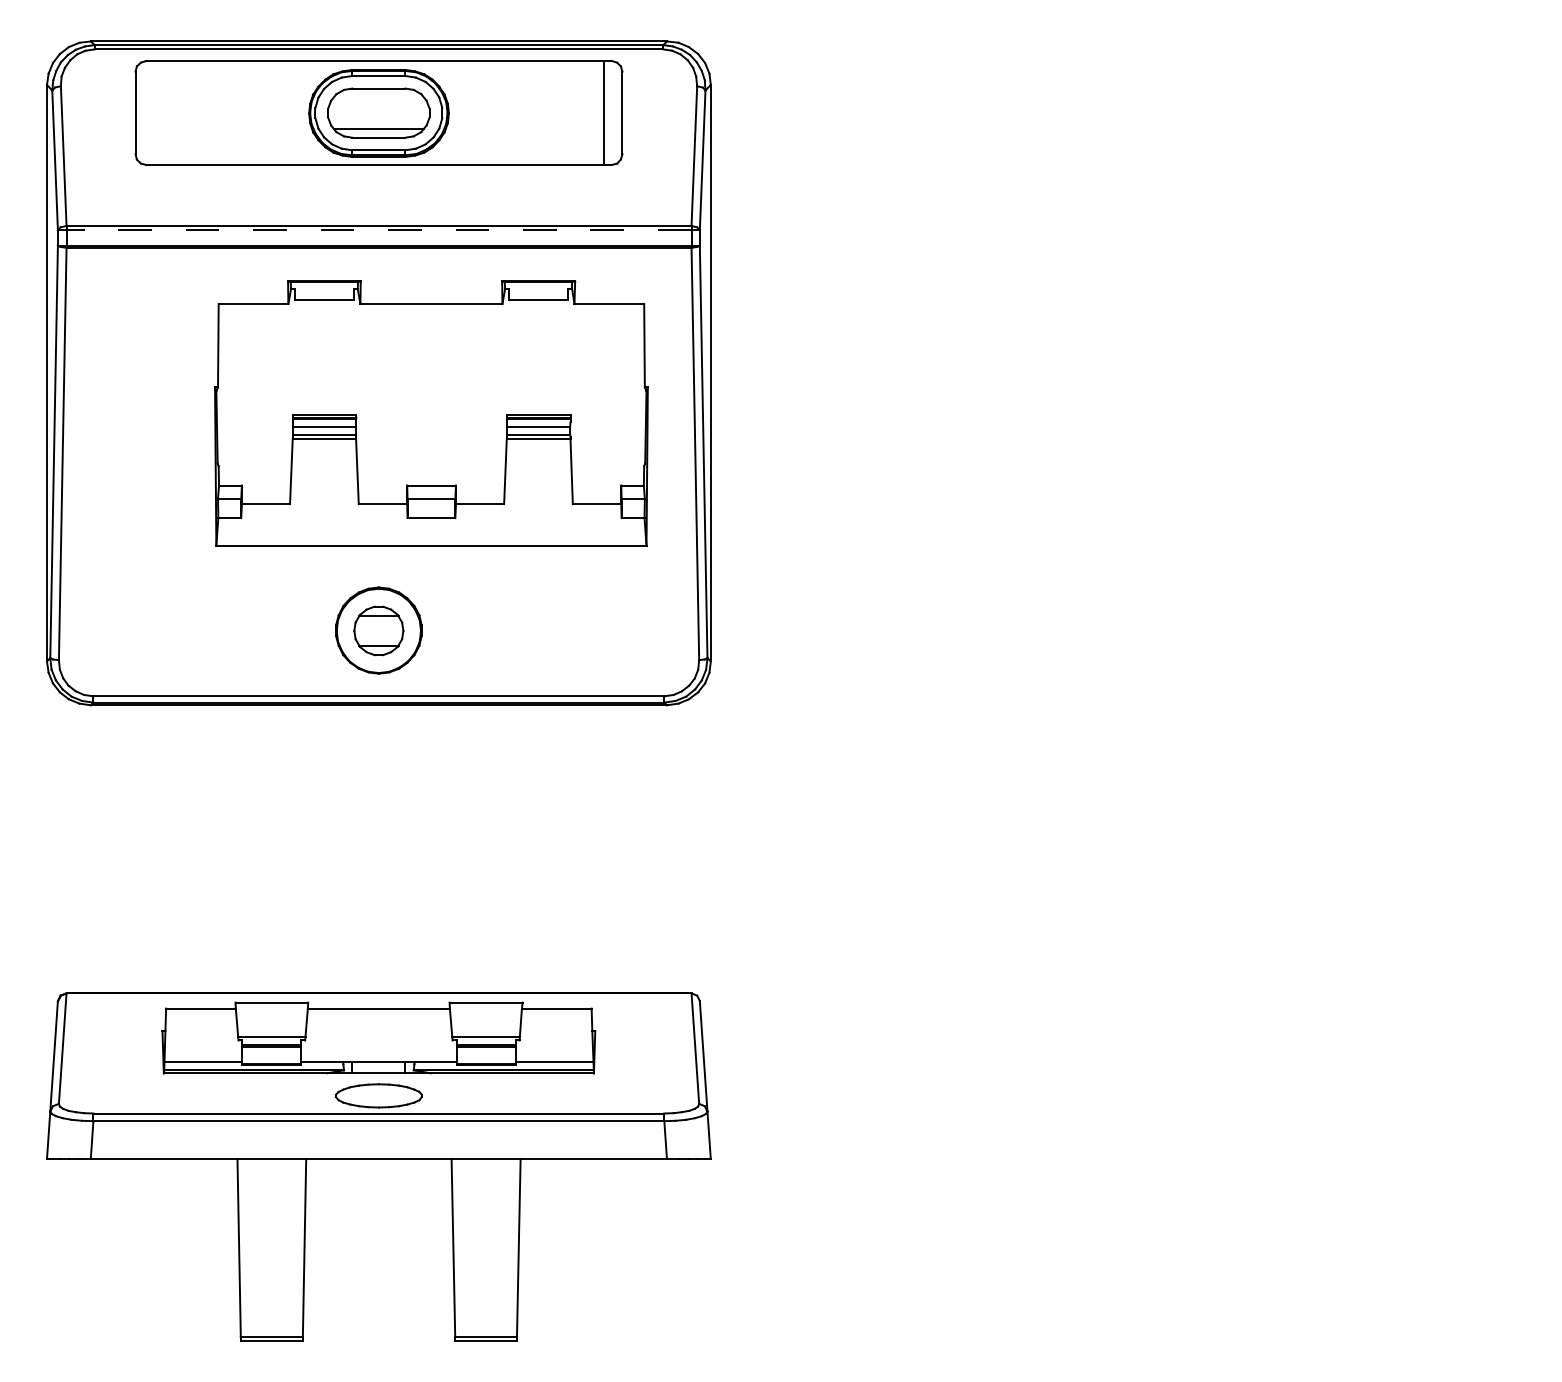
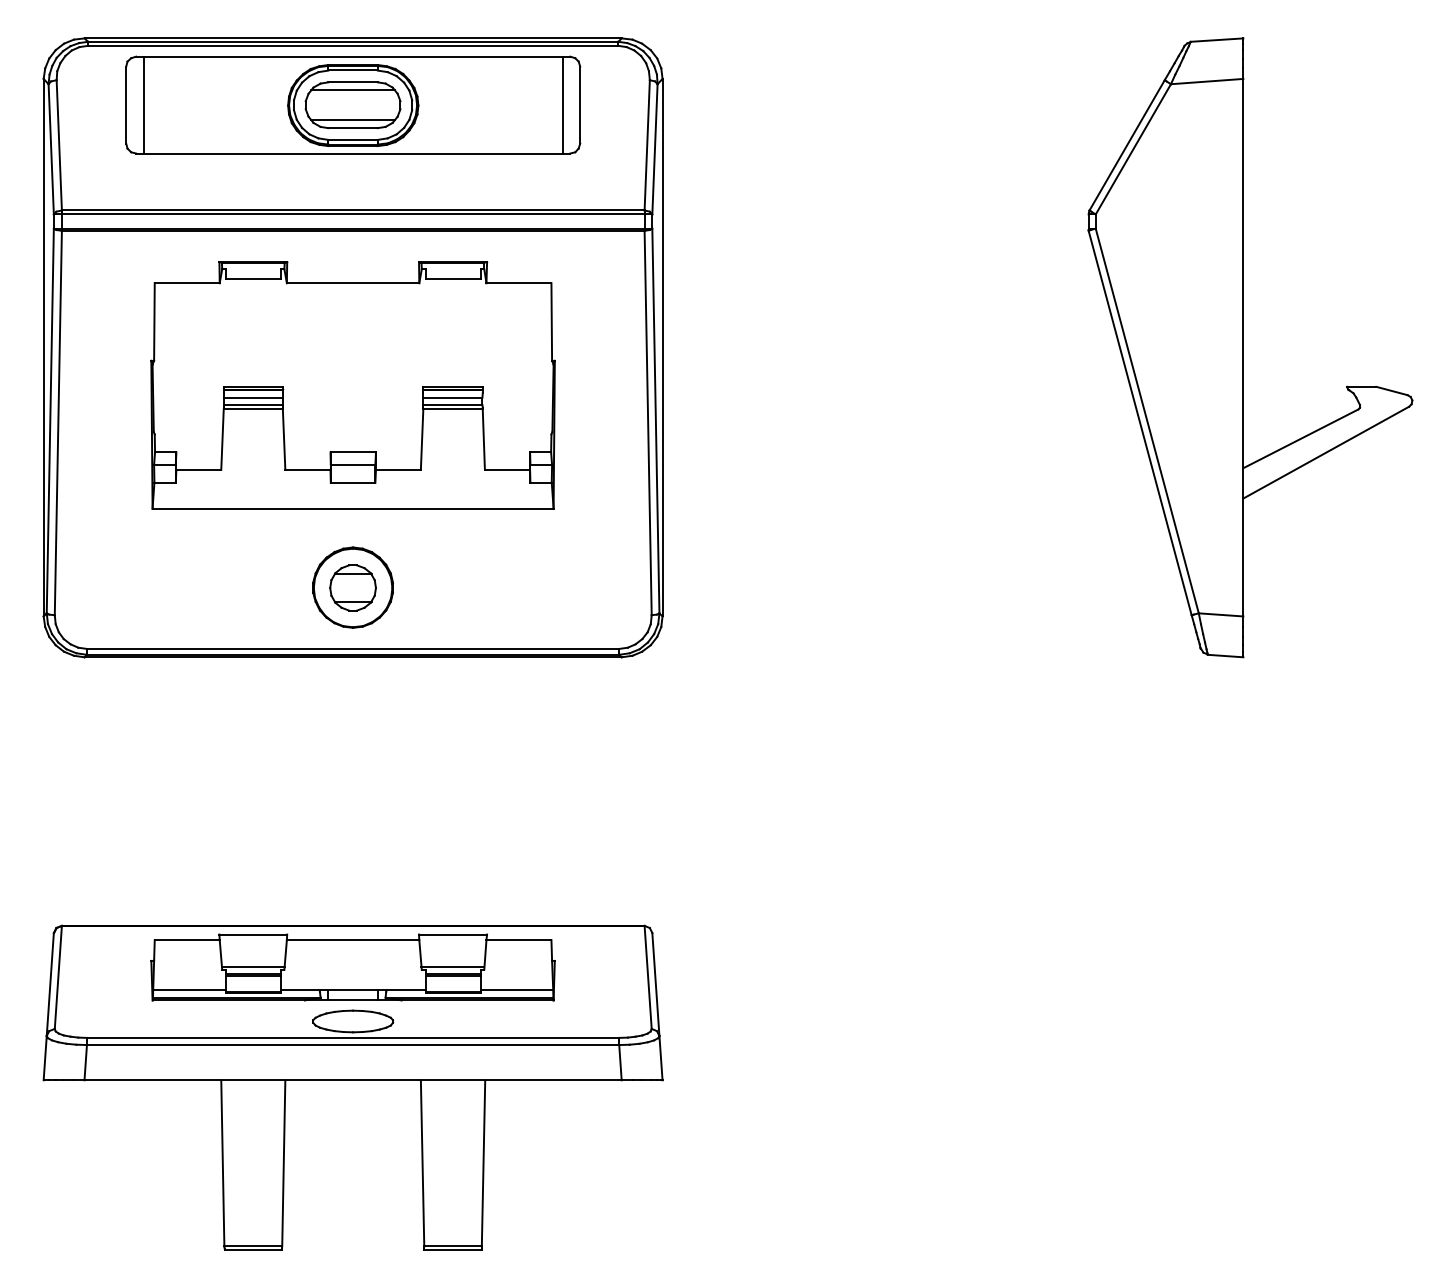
line: (379, 97) -> (353, 90), added
line: (154, 112) -> (143, 104), added
line: (378, 230) -> (352, 214), dashed -> solid
part: (1333, 372) -> (1243, 347), added
part: (430, 413) -> (352, 385), moved

